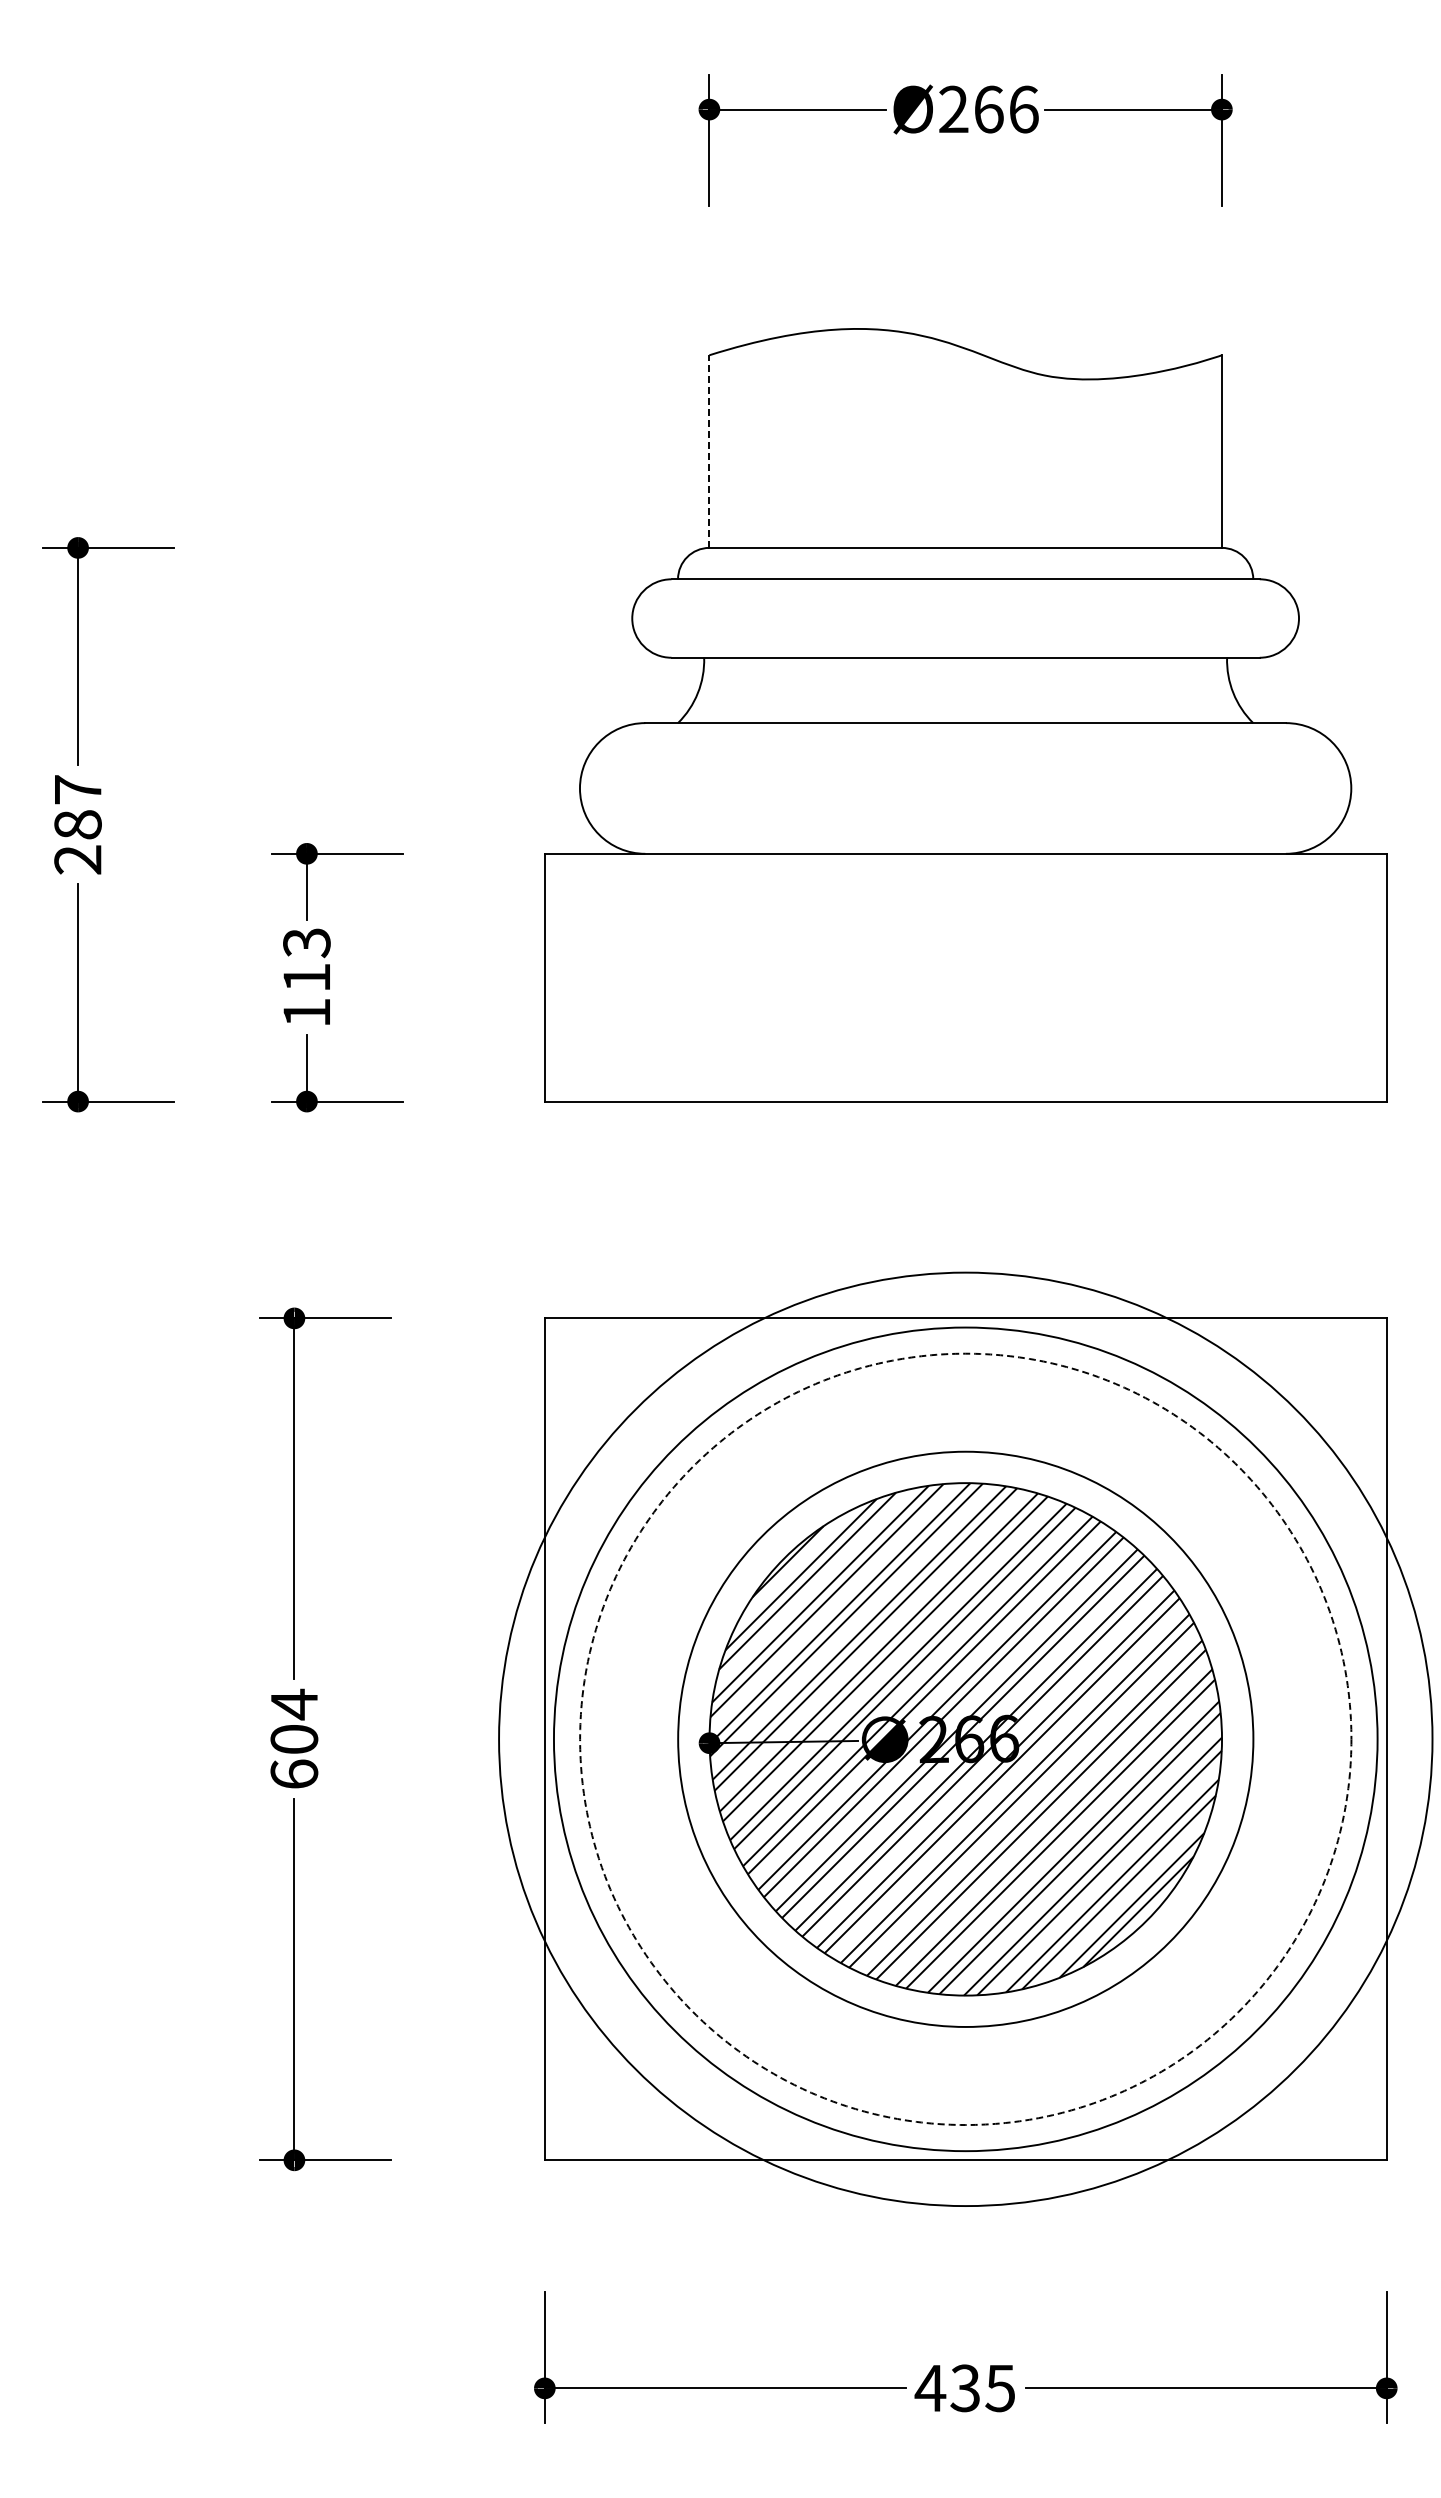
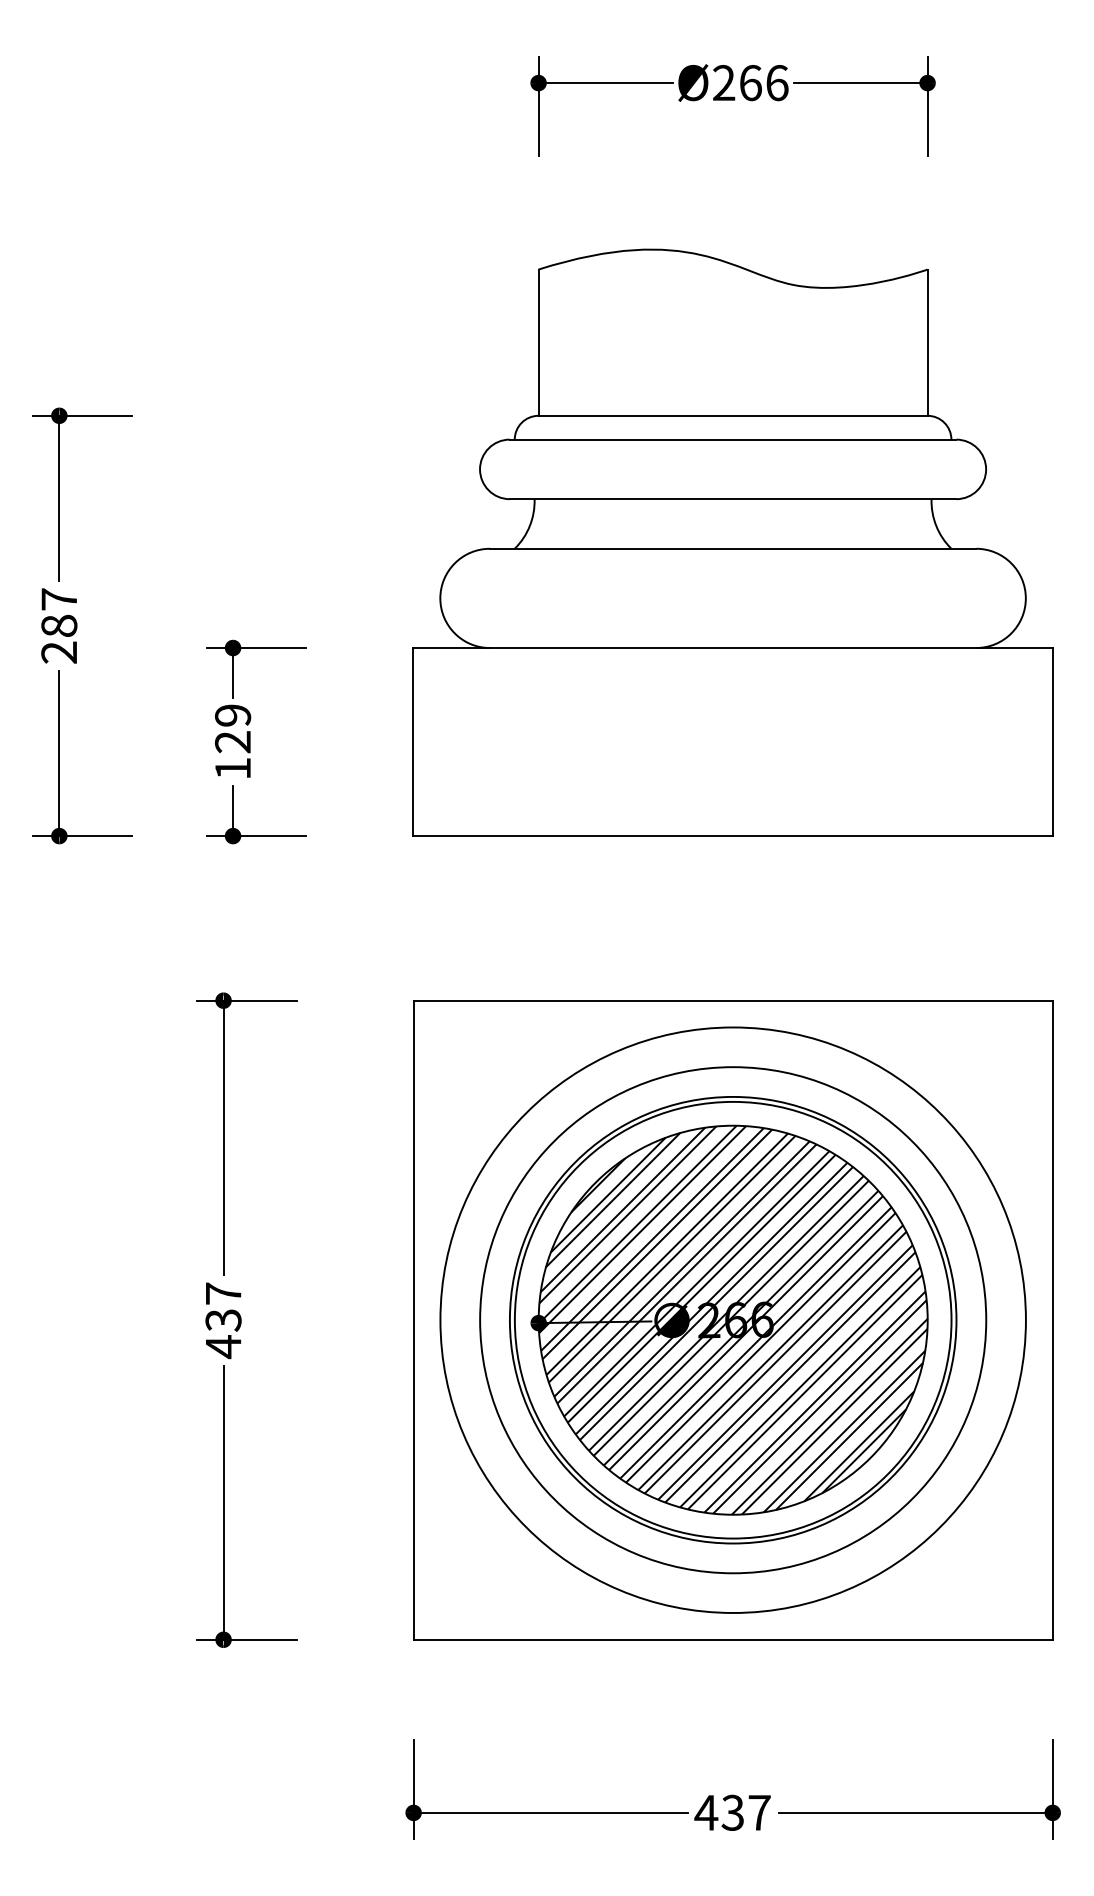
line: (709, 451) -> (538, 342), dashed -> solid
text: (306, 960) -> (232, 728), 113 -> 129
circle: (965, 1738) -> (732, 1319), size x0.71
text: (294, 1739) -> (223, 1320), 604 -> 437
circle: (965, 1739) -> (732, 1320), dashed -> solid
circle: (965, 1739) -> (732, 1320), size x0.71
text: (1000, 2388) -> (759, 1812), 435 -> 437

